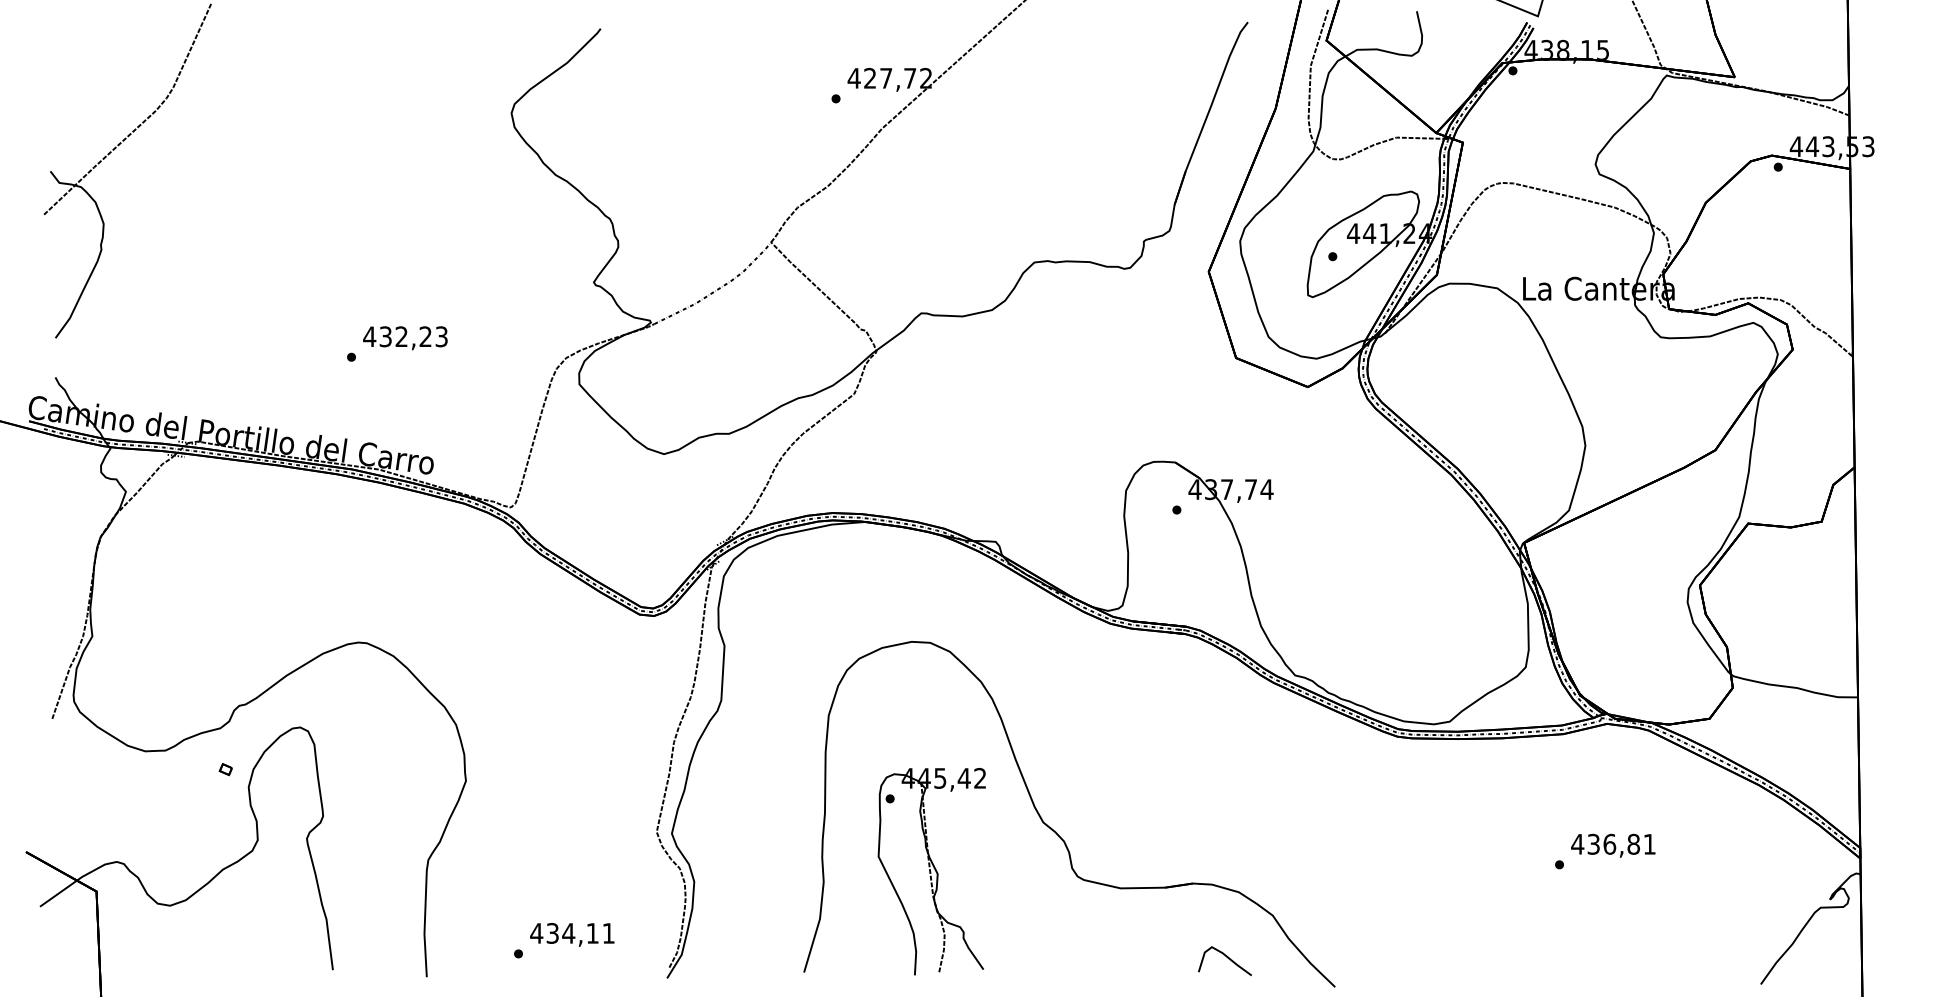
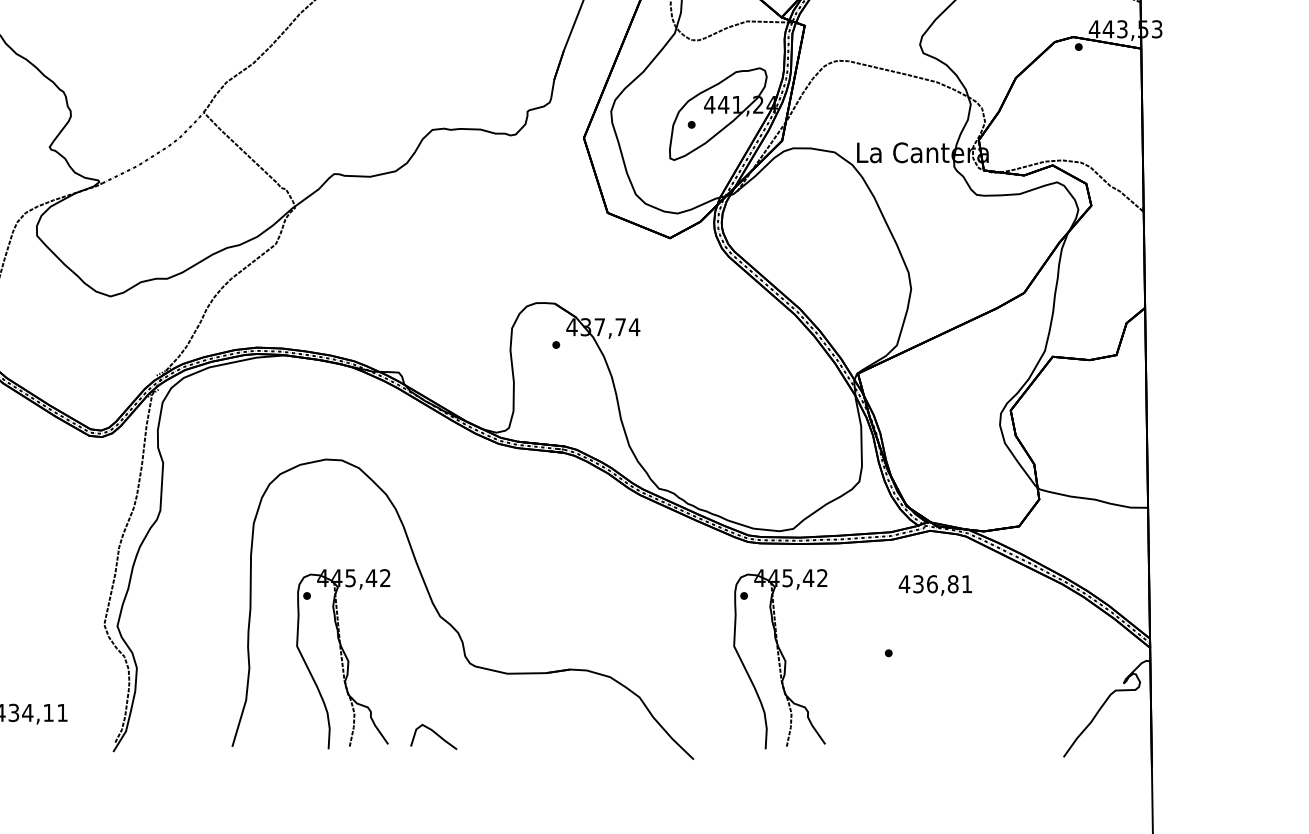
text: (1613, 845) -> (935, 585), moved
part: (1434, 871) -> (780, 659), added
curve: (1226, 957) -> (435, 733), moved

